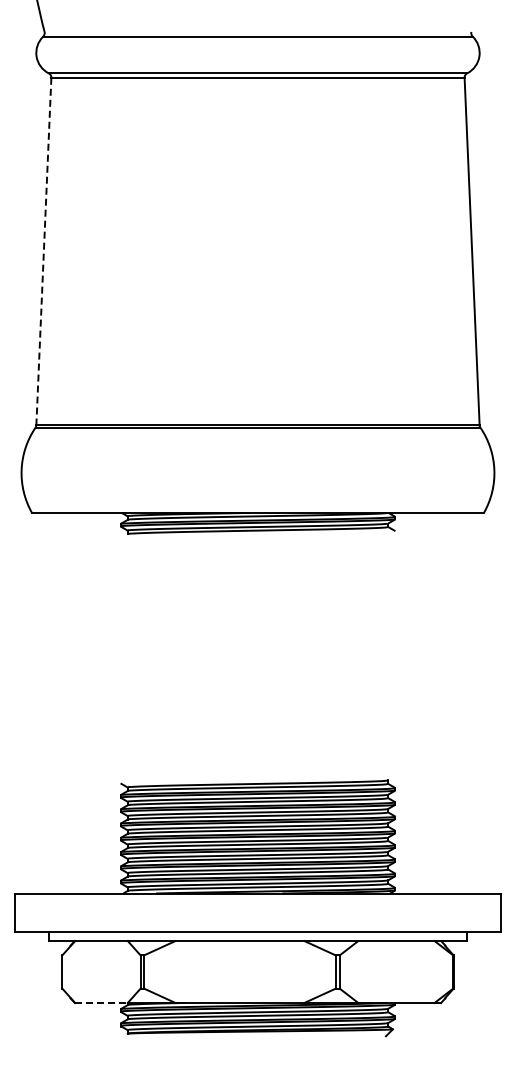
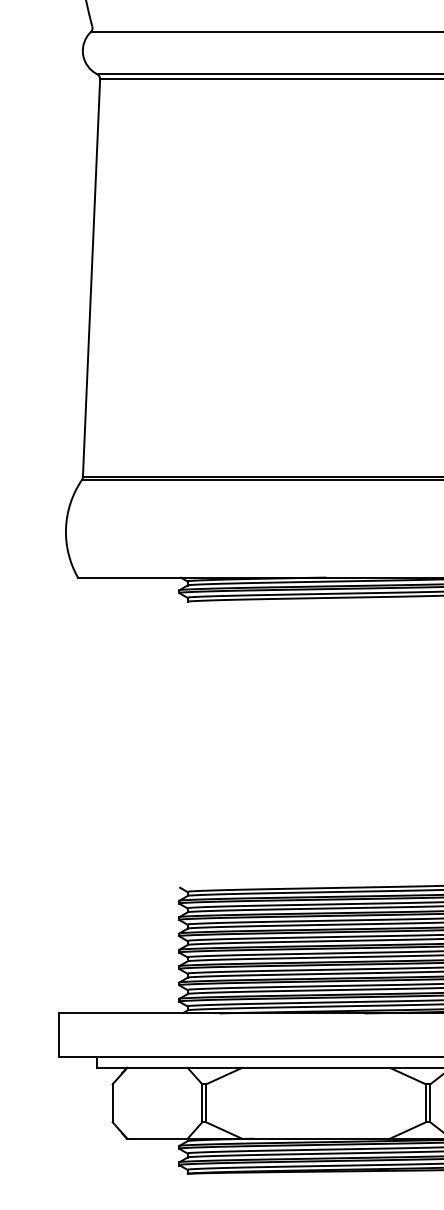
line: (43, 251) -> (91, 278), dashed -> solid
line: (101, 1002) -> (157, 1138), dashed -> solid

